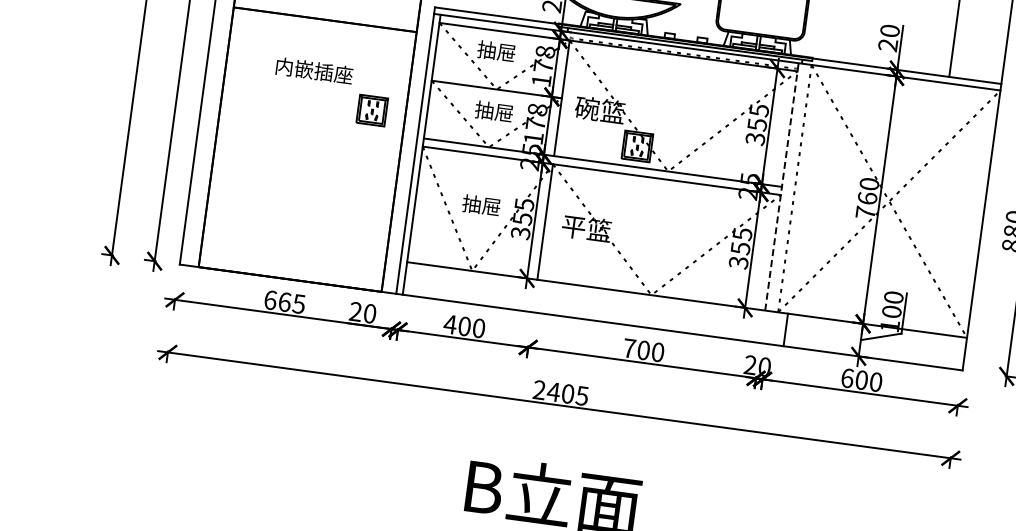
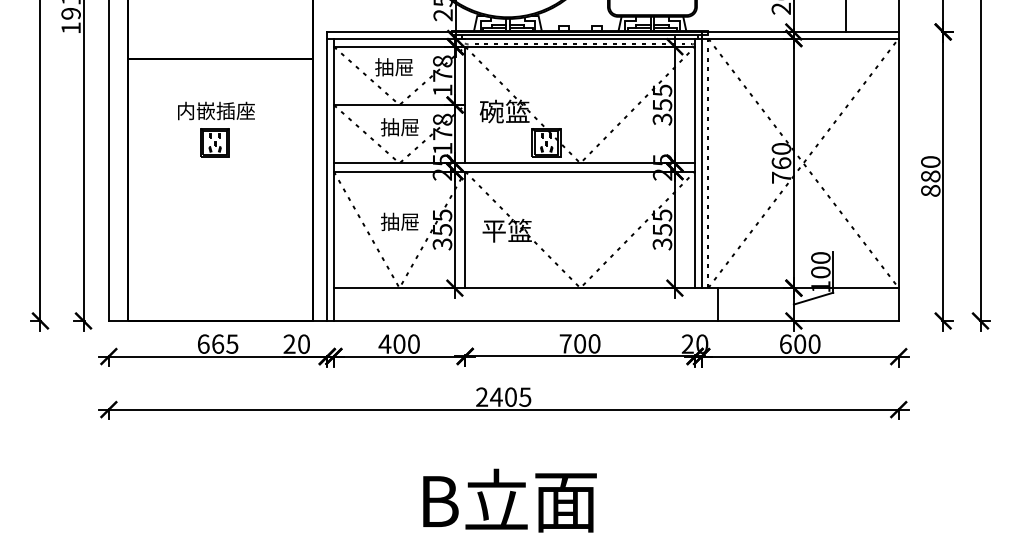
part: (371, 110) -> (214, 142), moved
line: (788, 183) -> (701, 159), added
line: (782, 187) -> (695, 163), dashed -> solid

